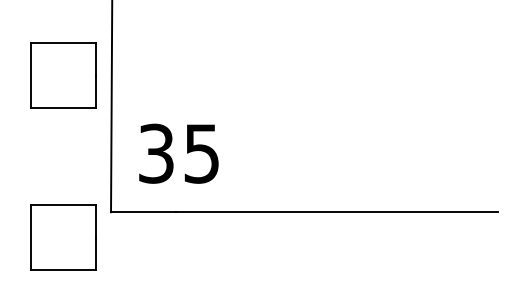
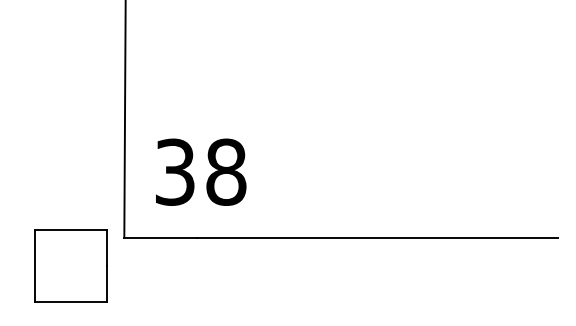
part: (63, 75) -> (71, 84), removed
text: (201, 153) -> (225, 171), 35 -> 38

